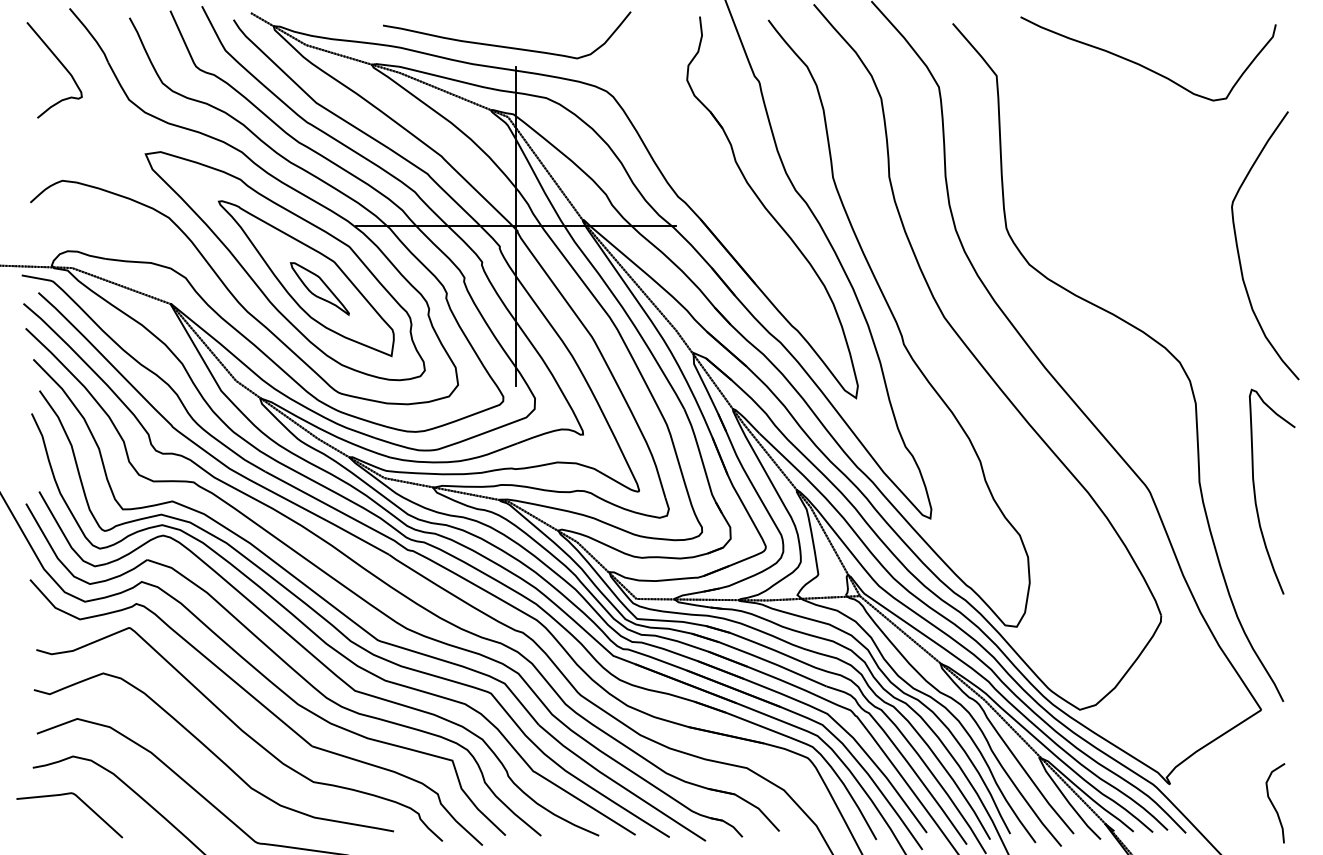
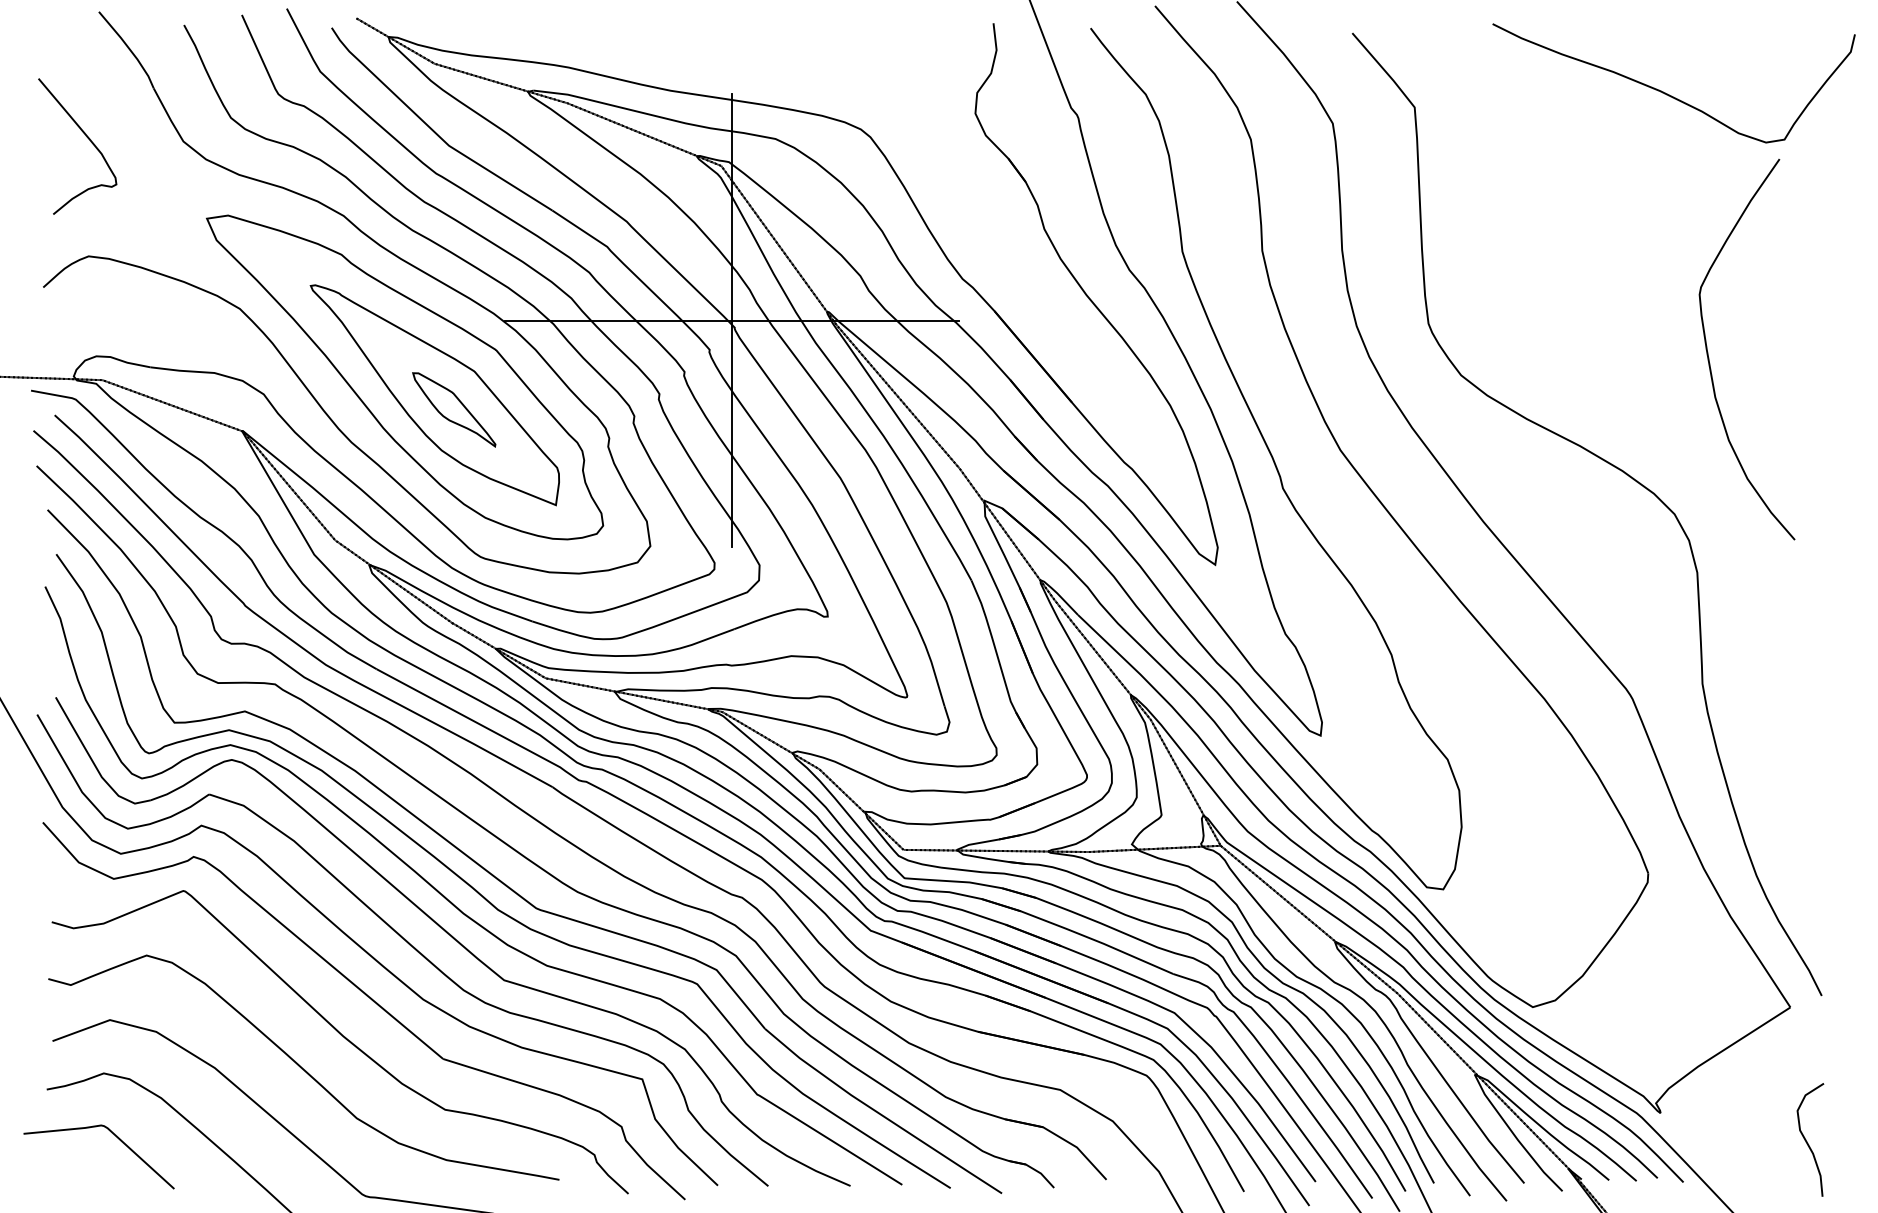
curve: (505, 46) -> (717, 65), removed
curve: (60, 63) -> (86, 137), moved
curve: (1143, 66) -> (1667, 93), moved
curve: (1238, 251) -> (1709, 357), moved
curve: (1255, 495) -> (1782, 703), removed

